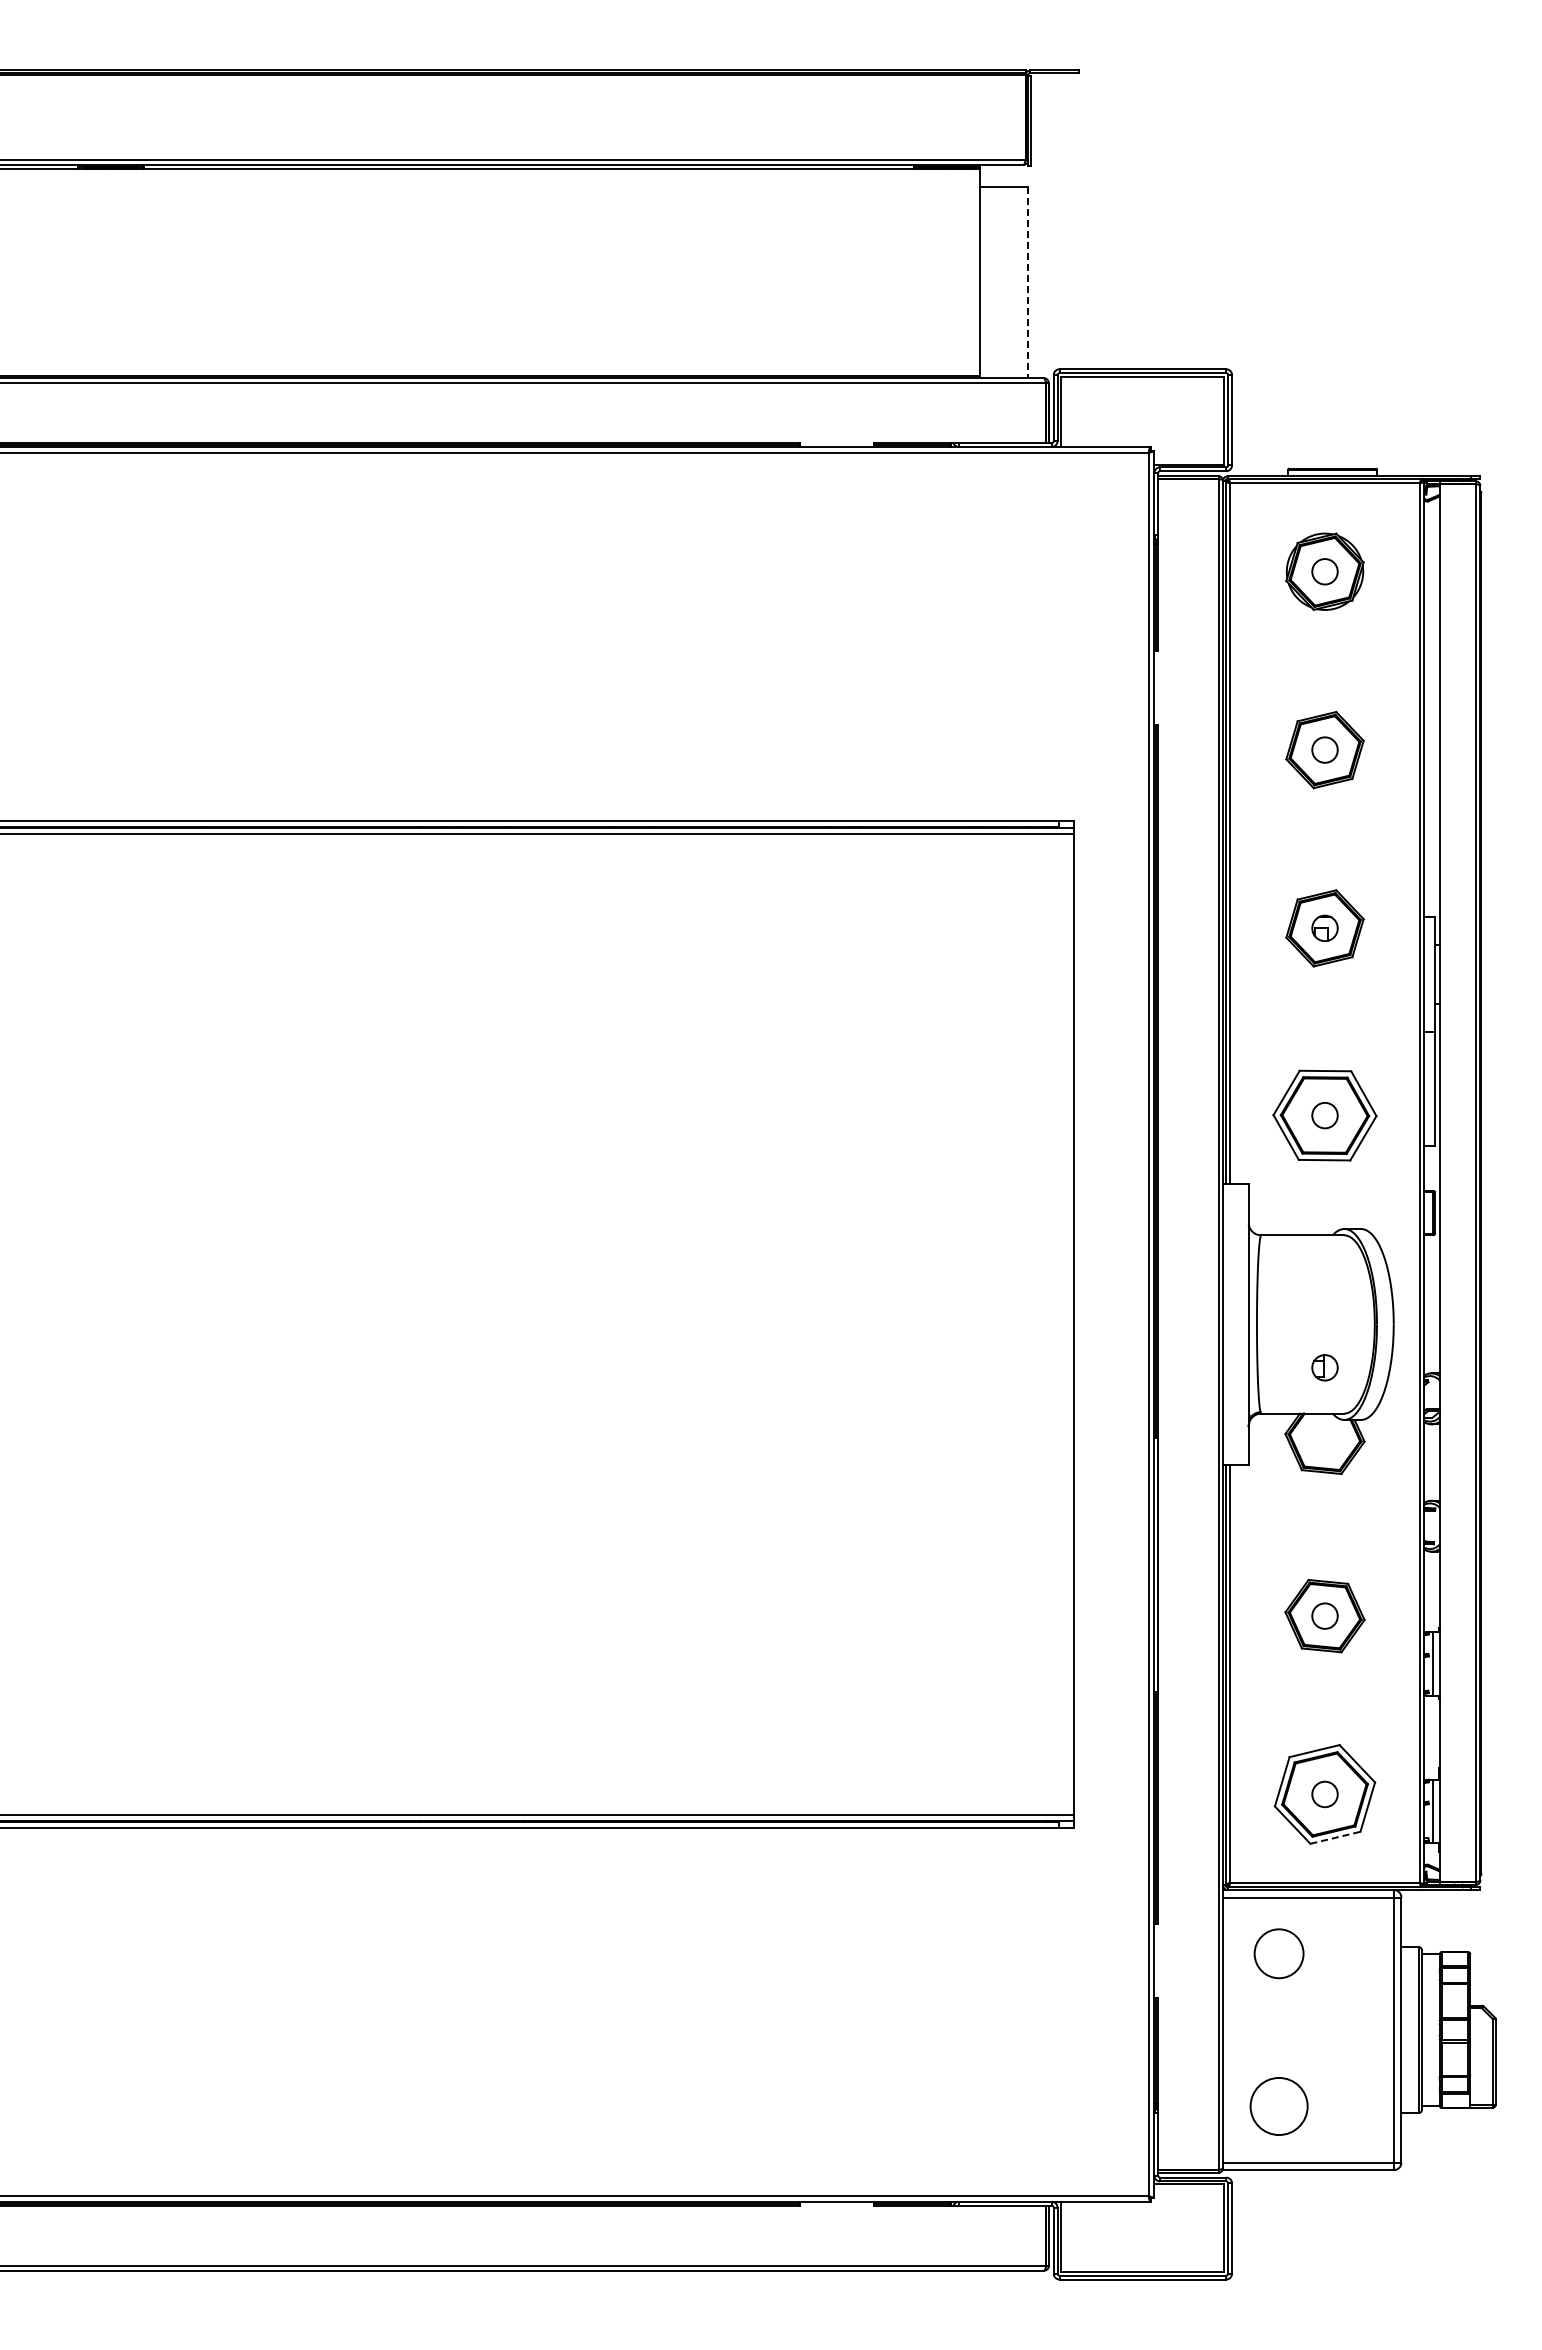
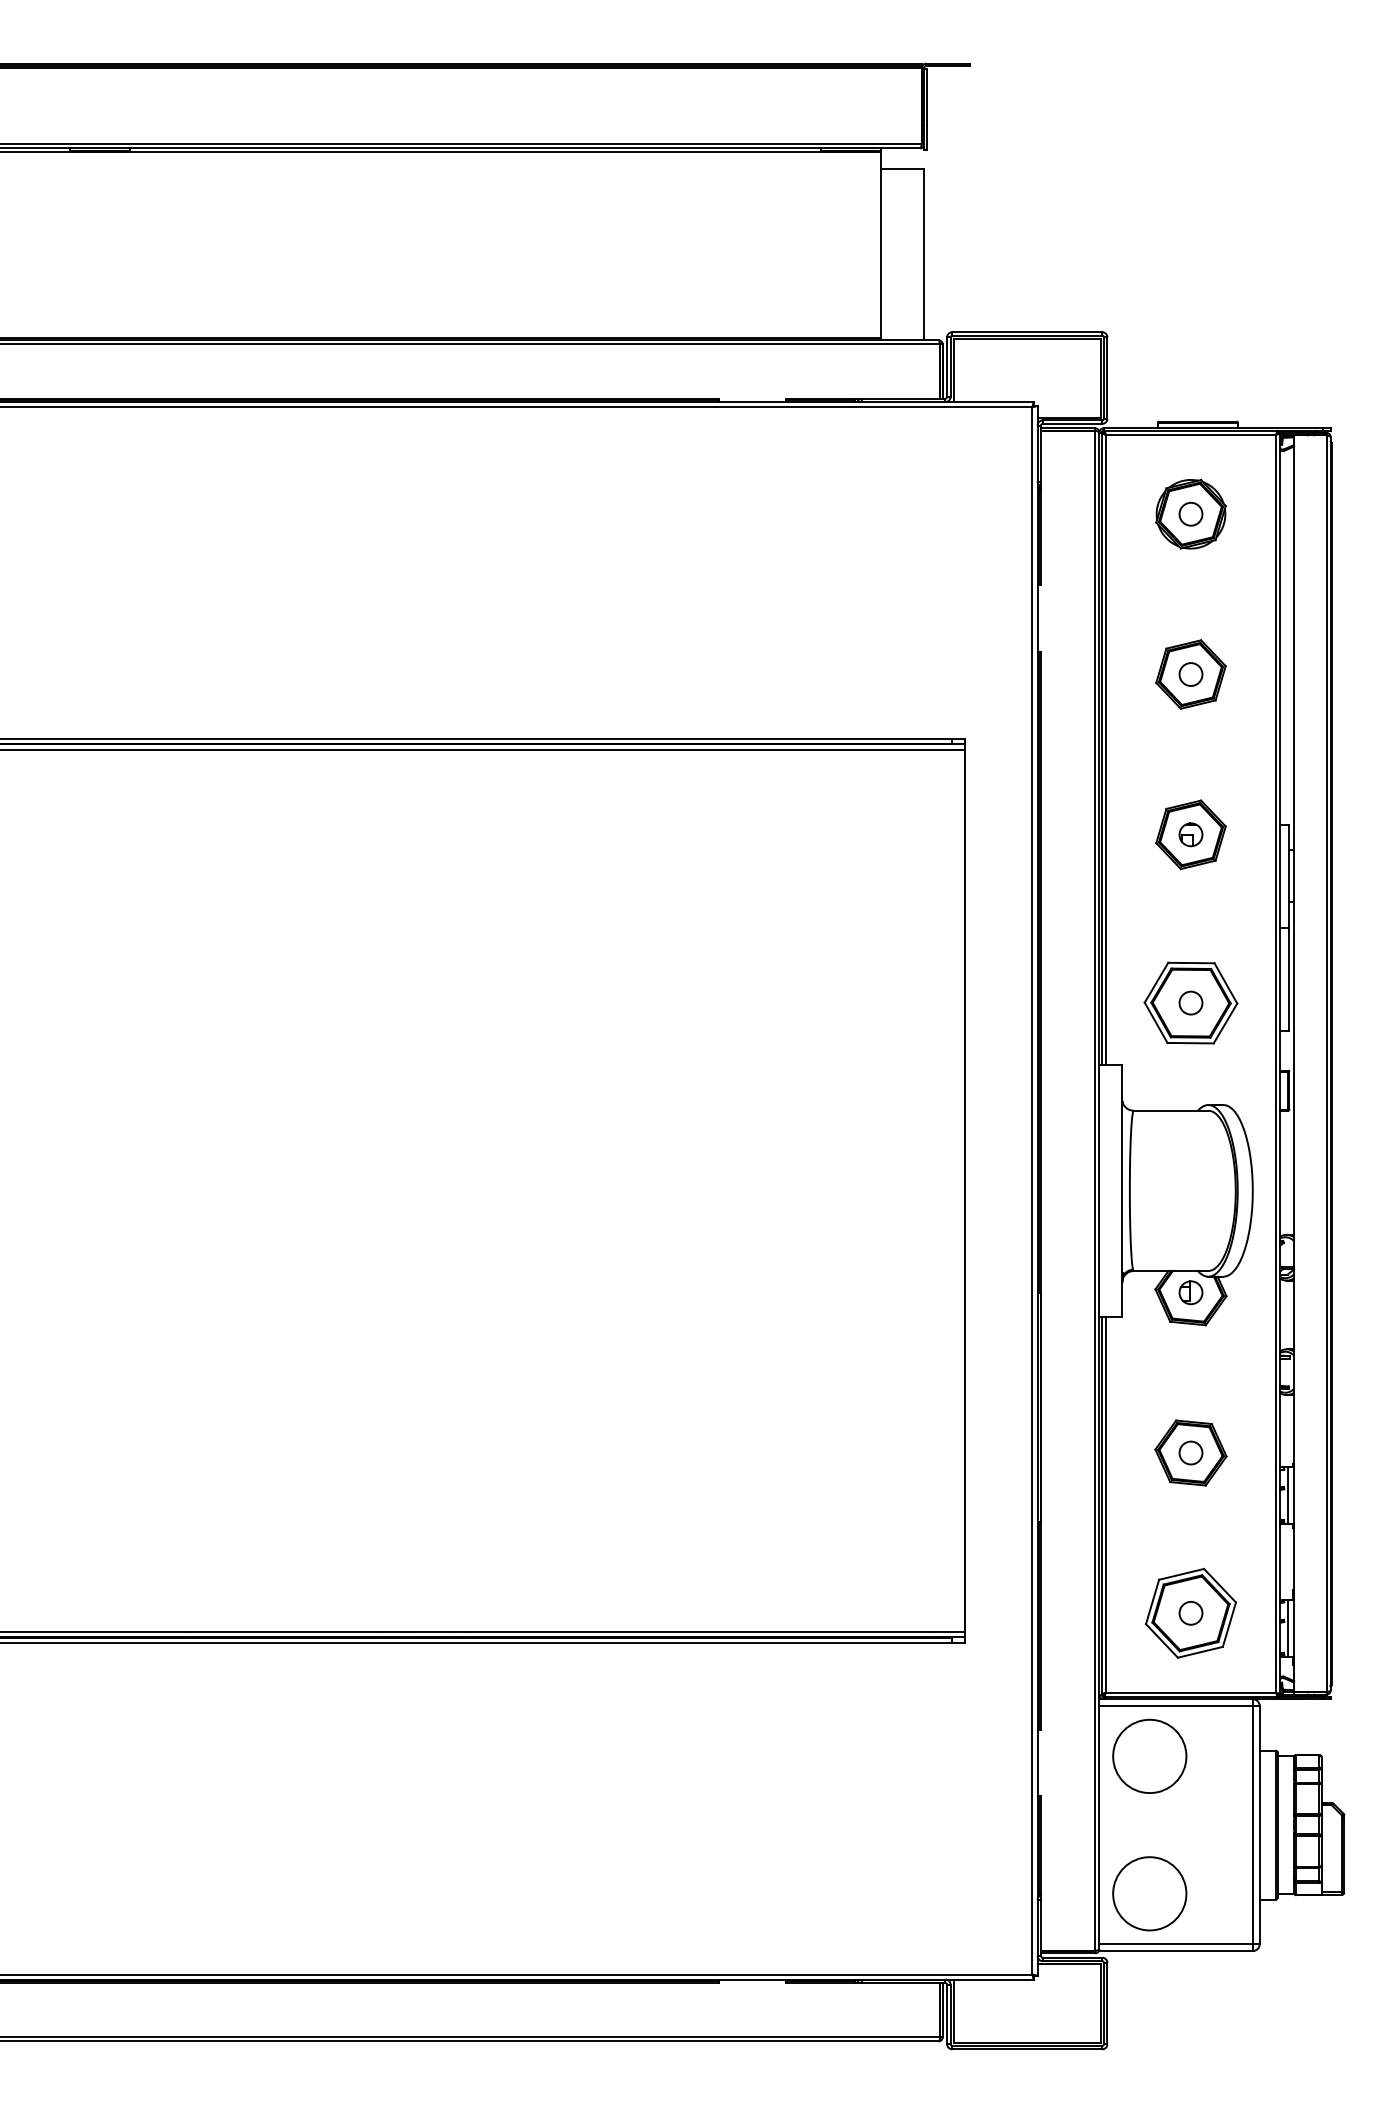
line: (1028, 282) -> (924, 254), dashed -> solid
part: (1324, 1367) -> (1190, 1292), moved
line: (1335, 1837) -> (1200, 1652), dashed -> solid
circle: (1278, 1953) -> (1149, 1756), size x1.67
circle: (1278, 2106) -> (1149, 1893), size x1.43

